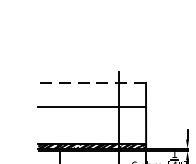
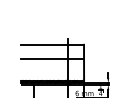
line: (92, 82) -> (52, 44), dashed -> solid

